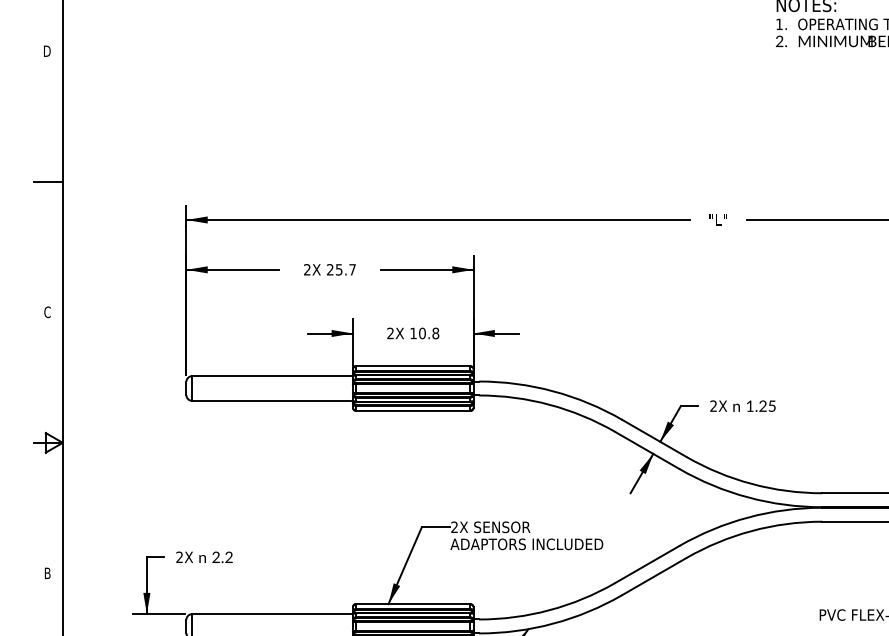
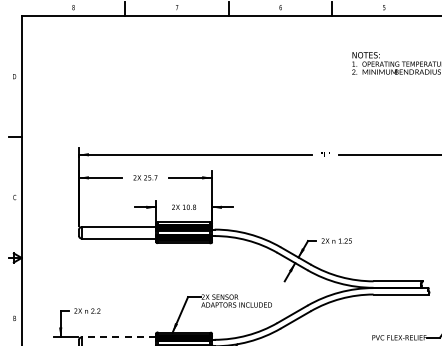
line: (271, 614) -> (118, 337), solid -> dashed

